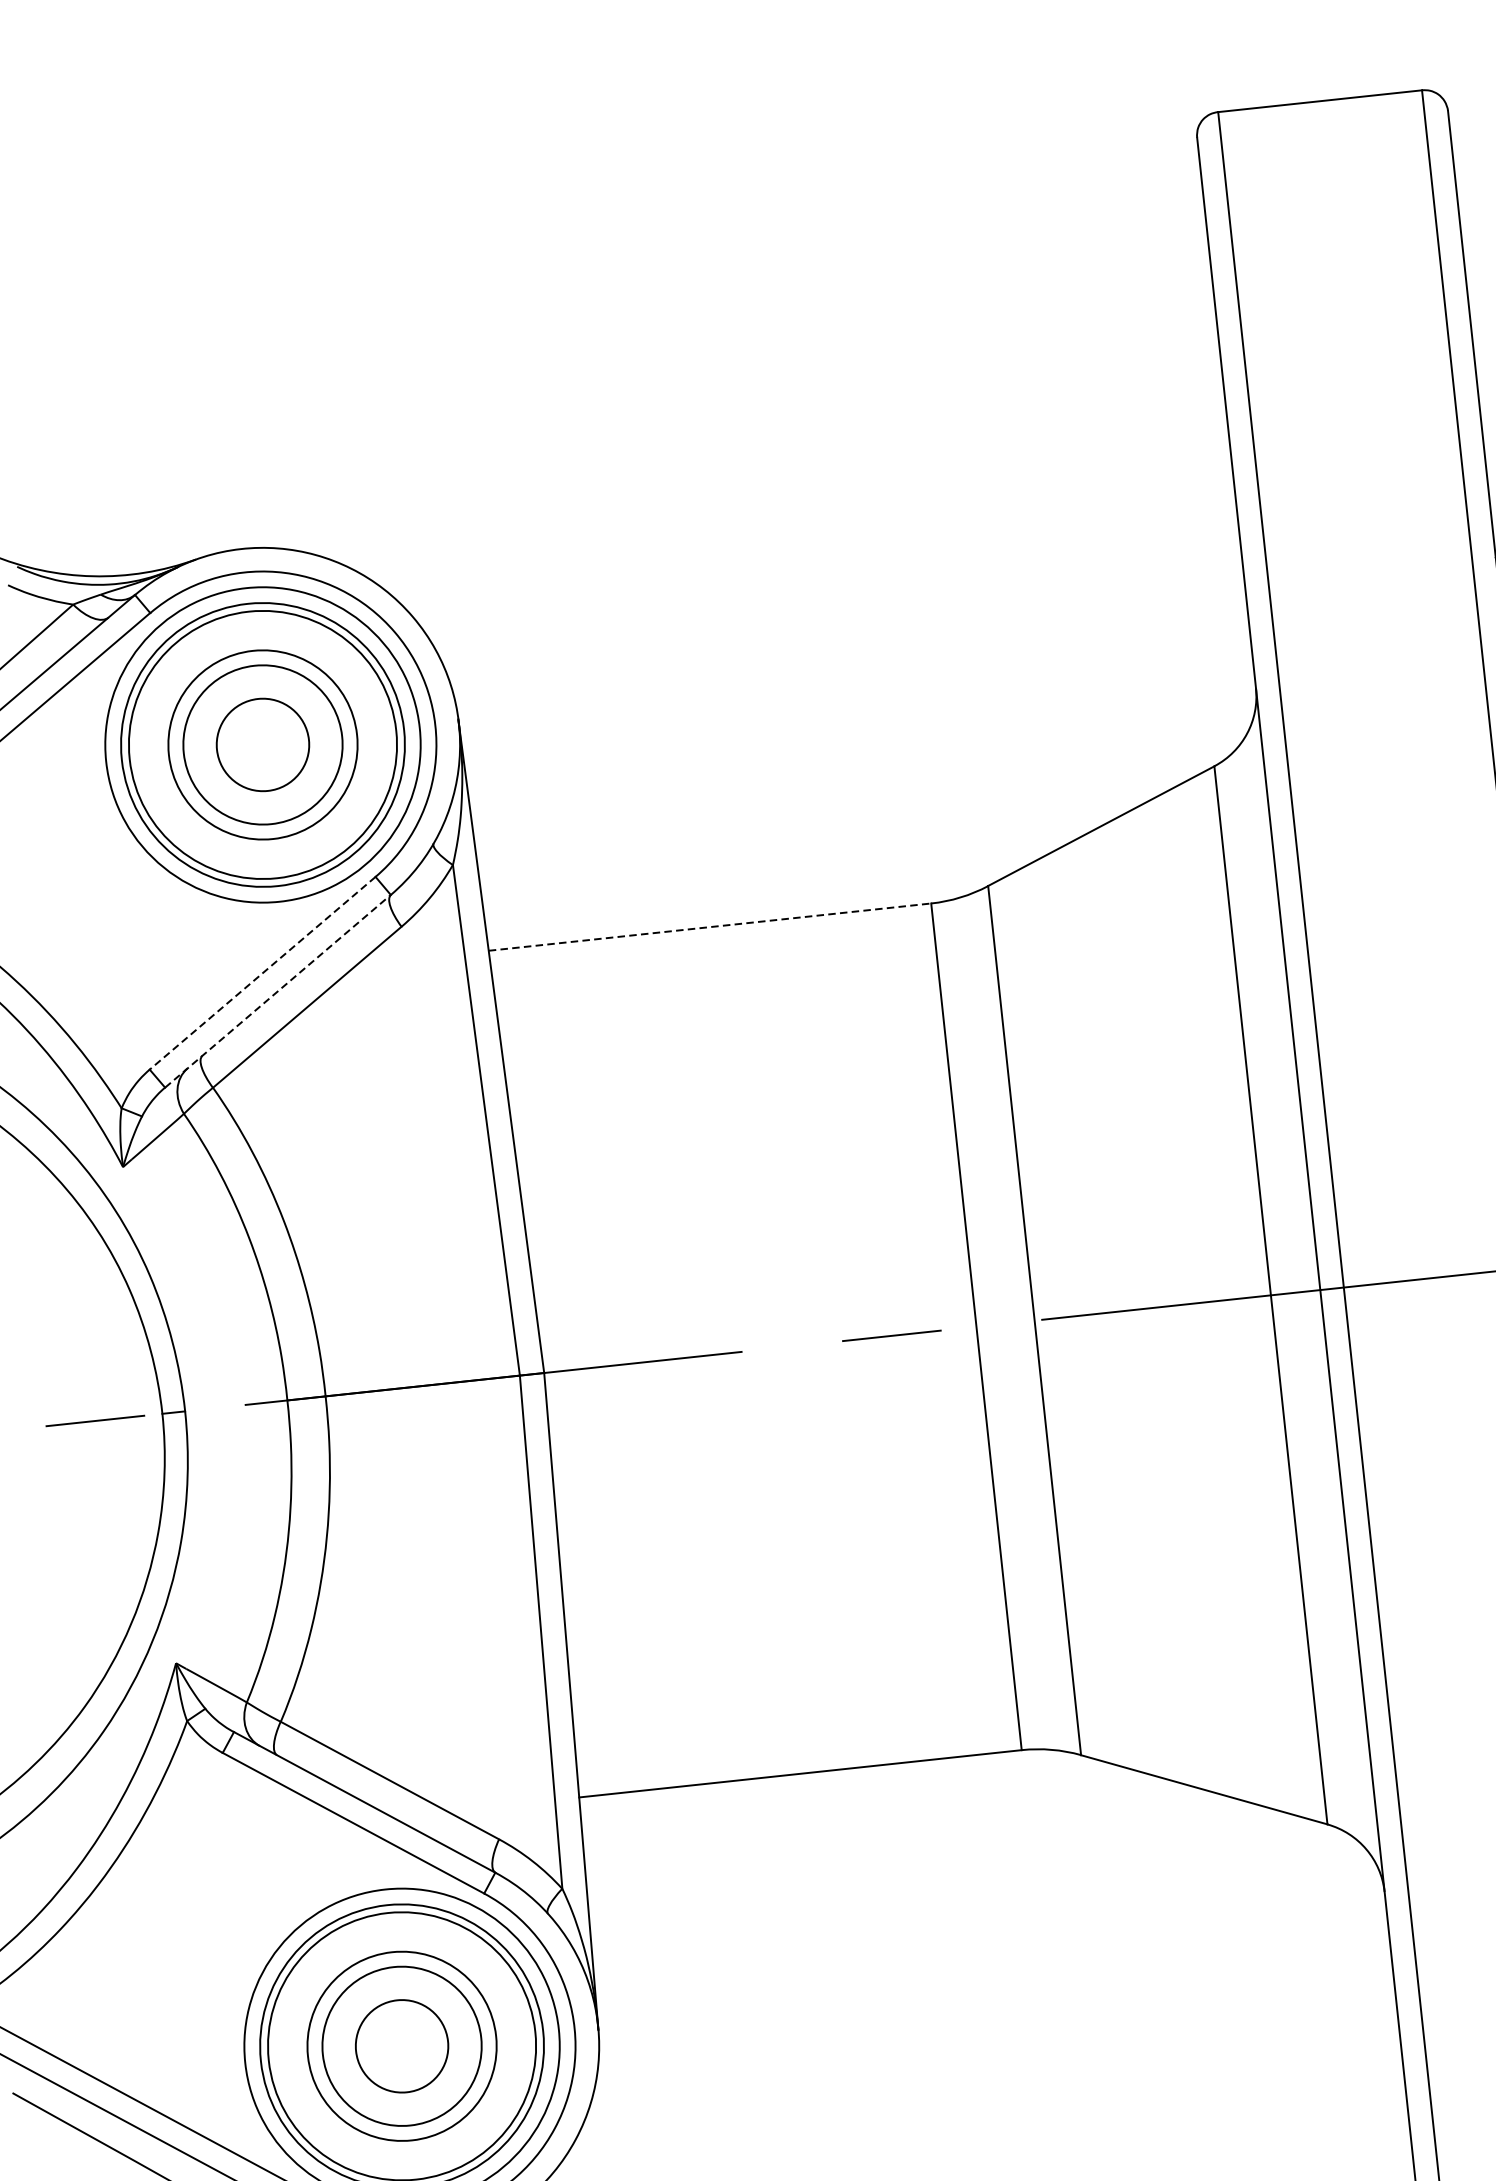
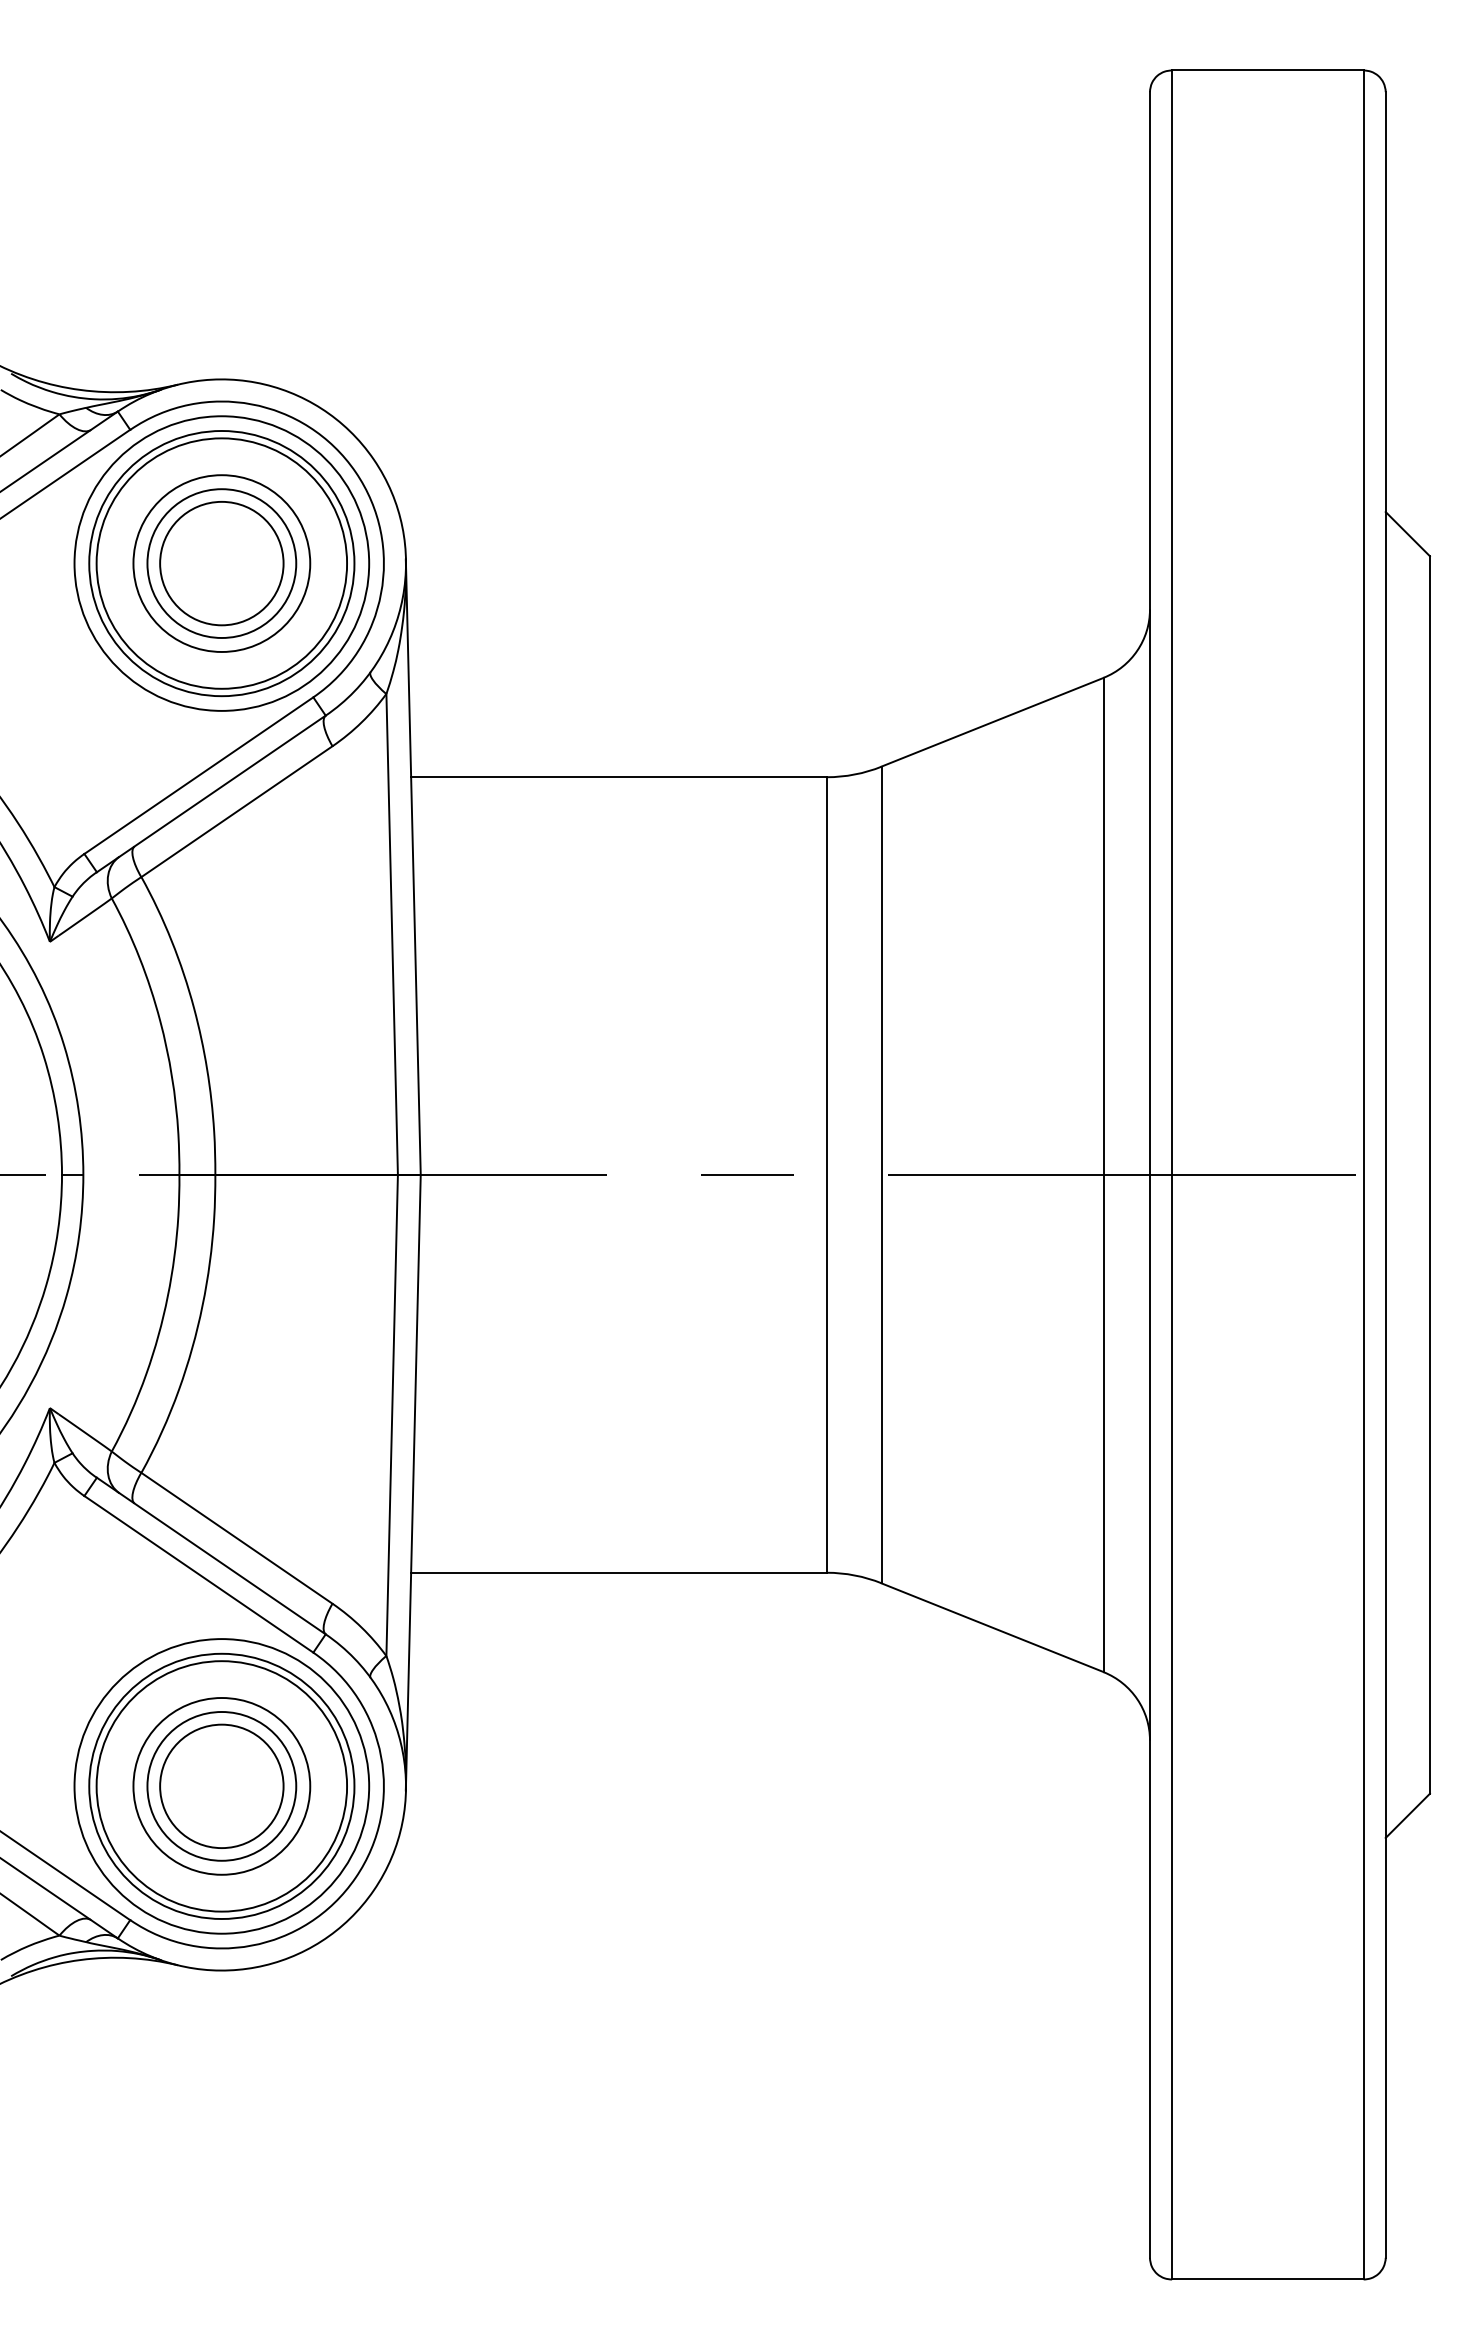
circle: (262, 744) -> (221, 563), size x1.43
line: (710, 927) -> (619, 777), dashed -> solid
line: (262, 973) -> (198, 775), dashed -> solid
line: (278, 990) -> (211, 793), dashed -> solid
circle: (401, 2046) -> (221, 1786), size x1.43

